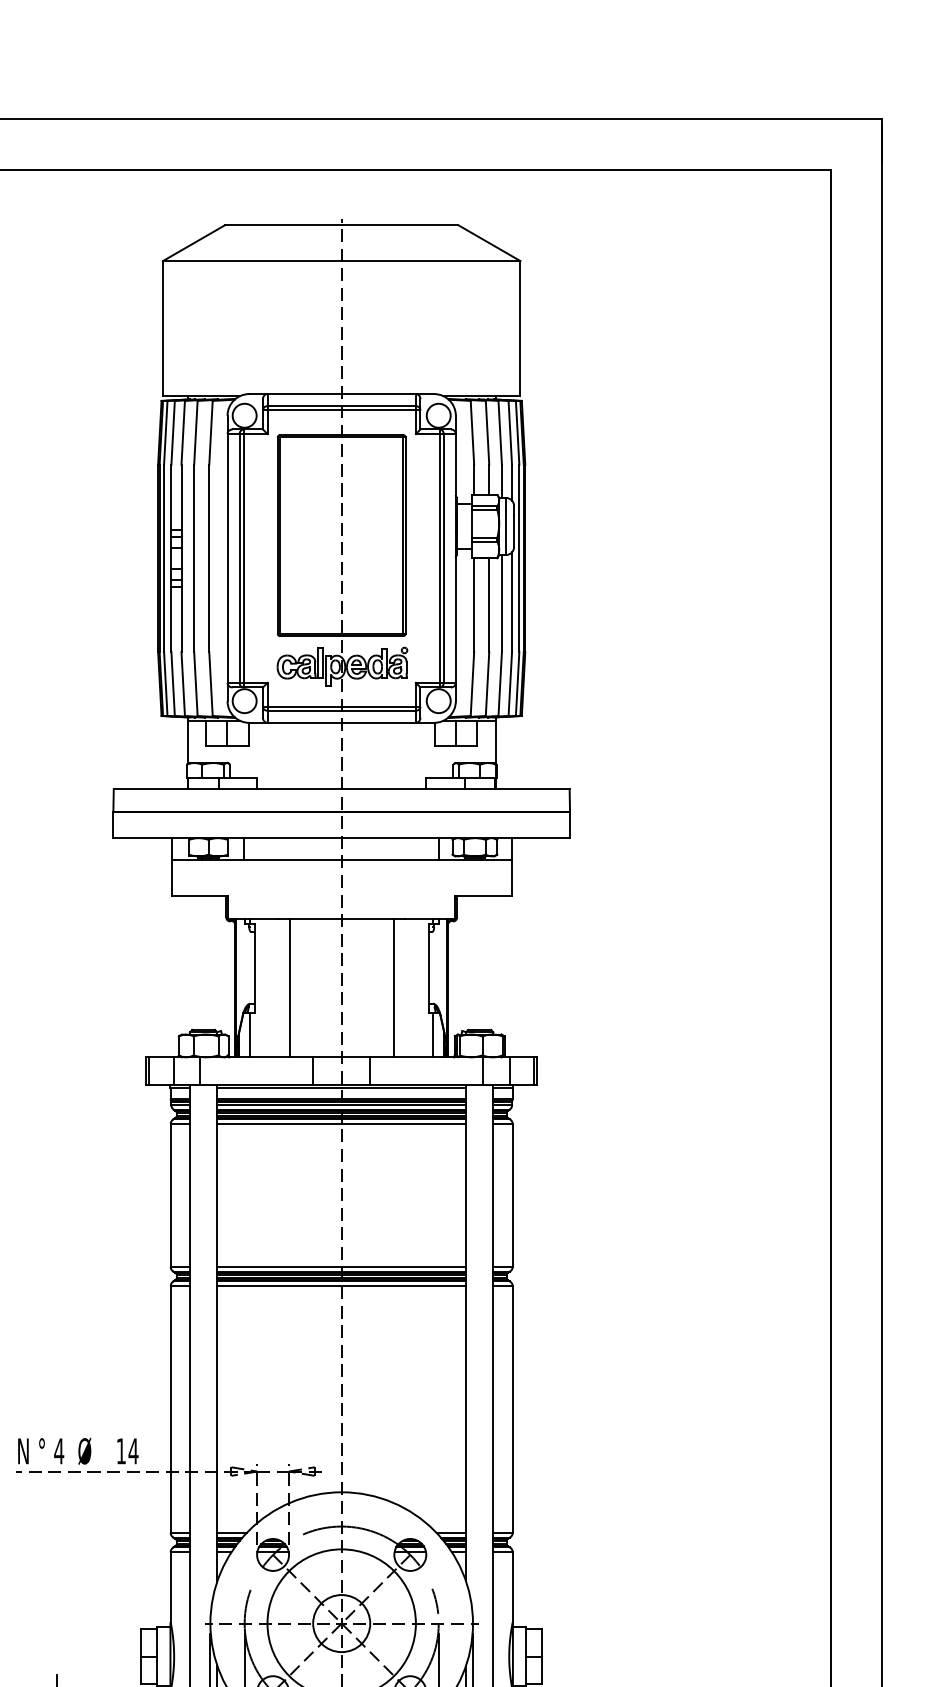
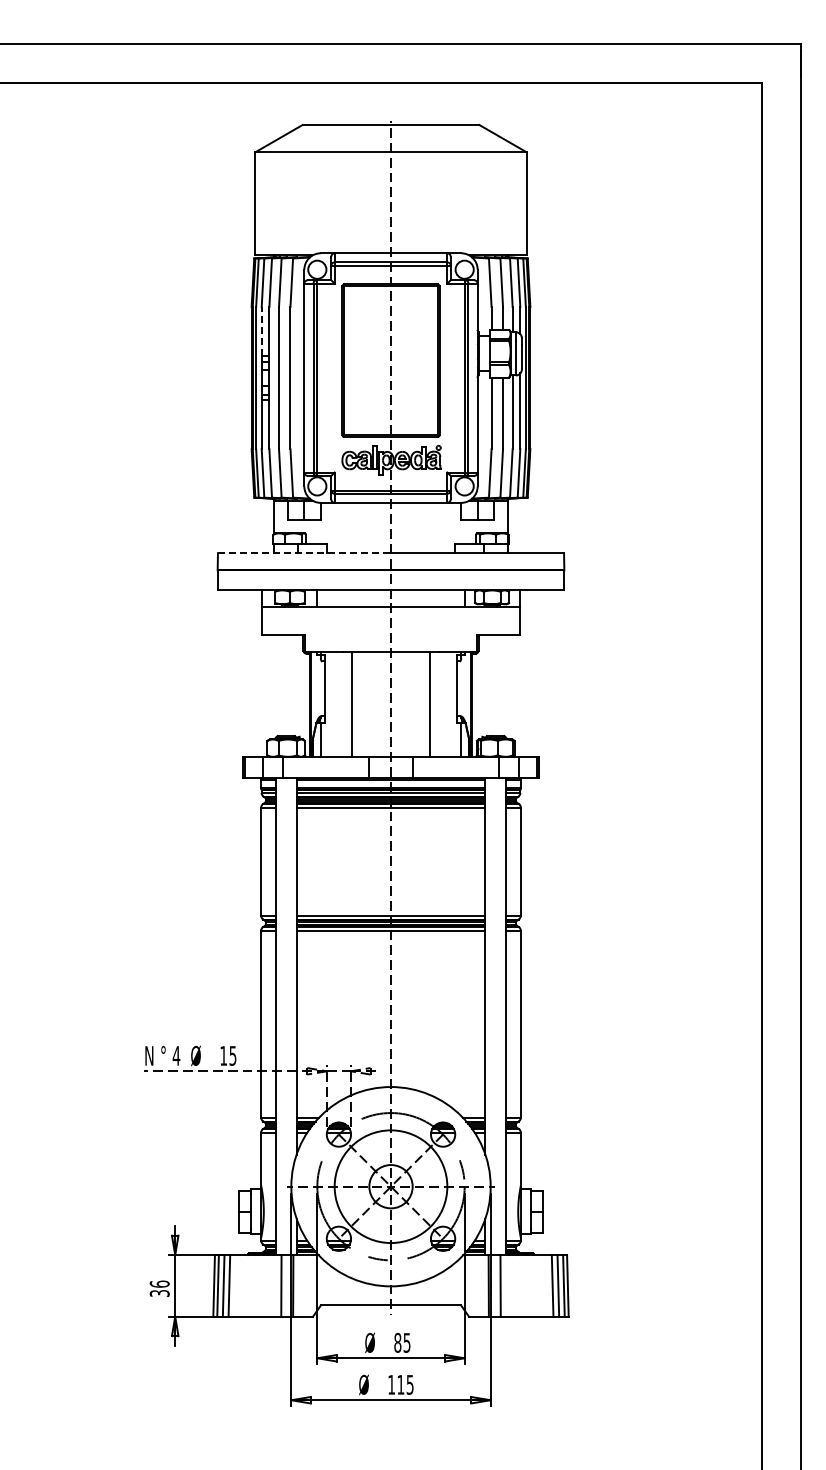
line: (171, 497) -> (261, 331), solid -> dashed
line: (227, 789) -> (304, 553), solid -> dashed
text: (132, 1450) -> (232, 1055), 14 -> 15

